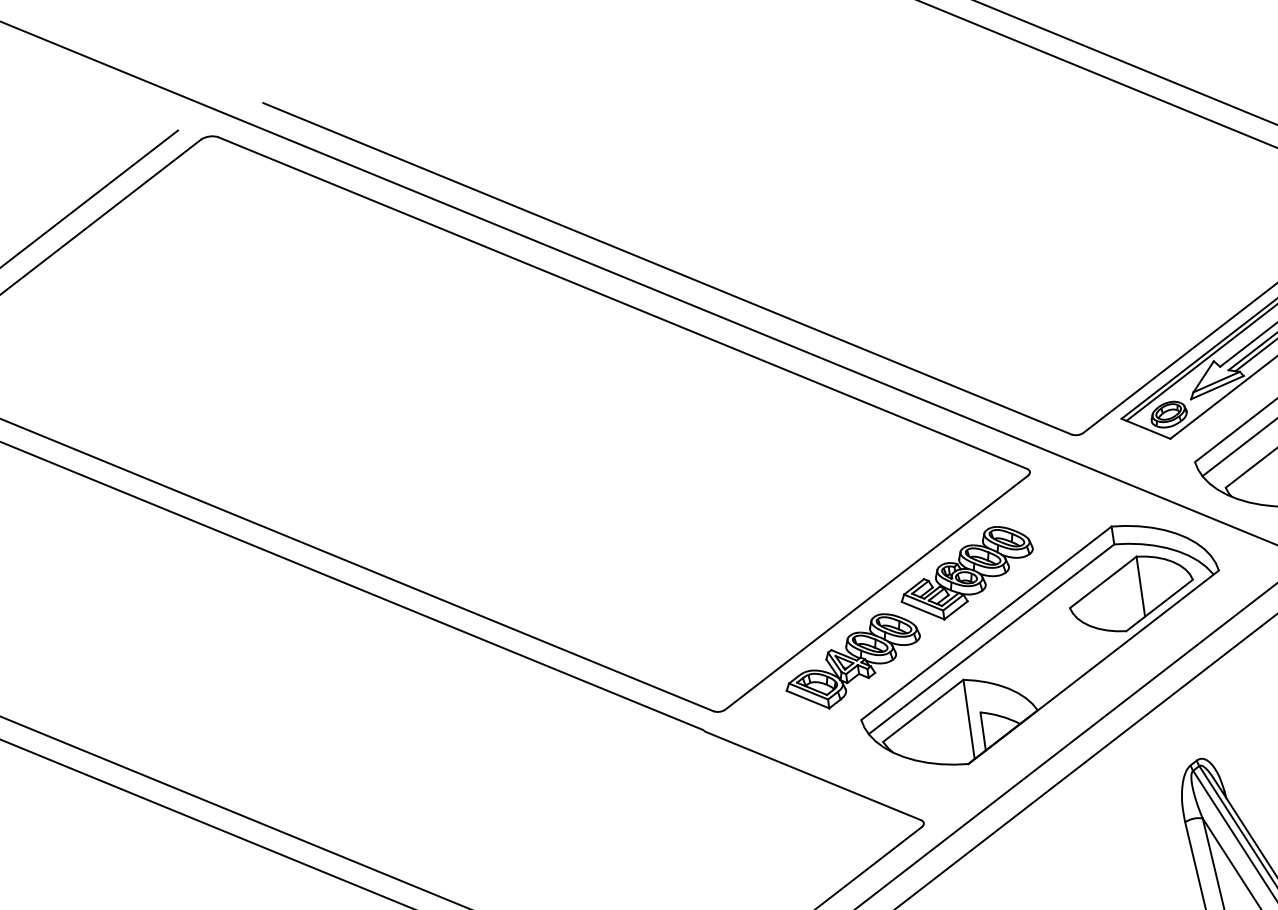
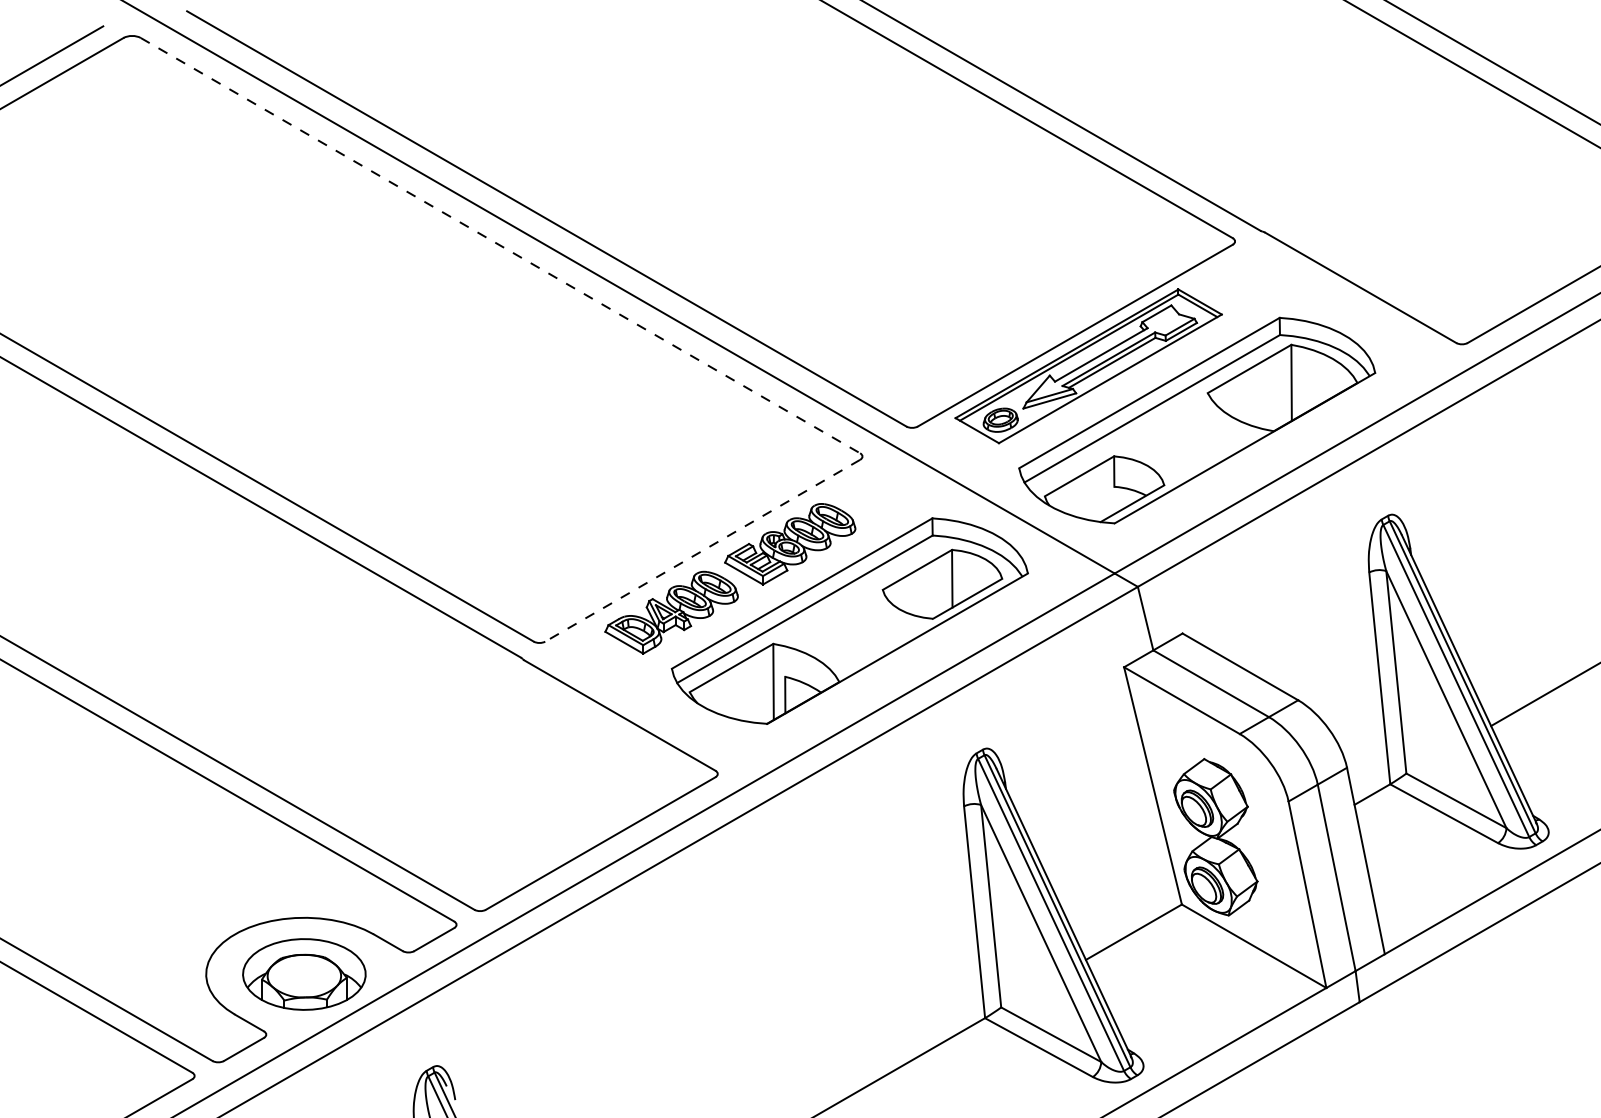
line: (622, 303) -> (500, 245), solid -> dashed
line: (876, 592) -> (702, 550), solid -> dashed

